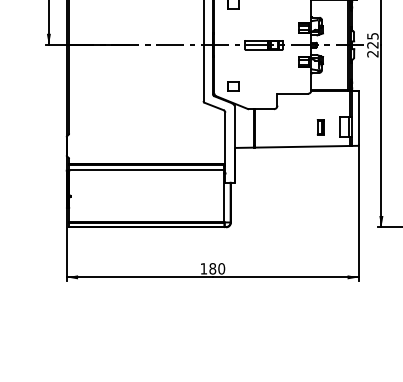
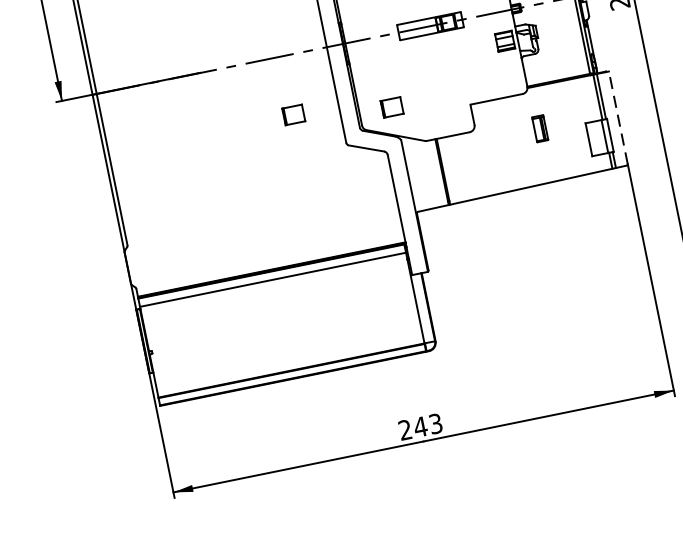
part: (177, 79) -> (294, 114), added
line: (358, 117) -> (617, 116), solid -> dashed
part: (320, 127) -> (539, 129), moved
text: (212, 268) -> (420, 426), 180 -> 243

